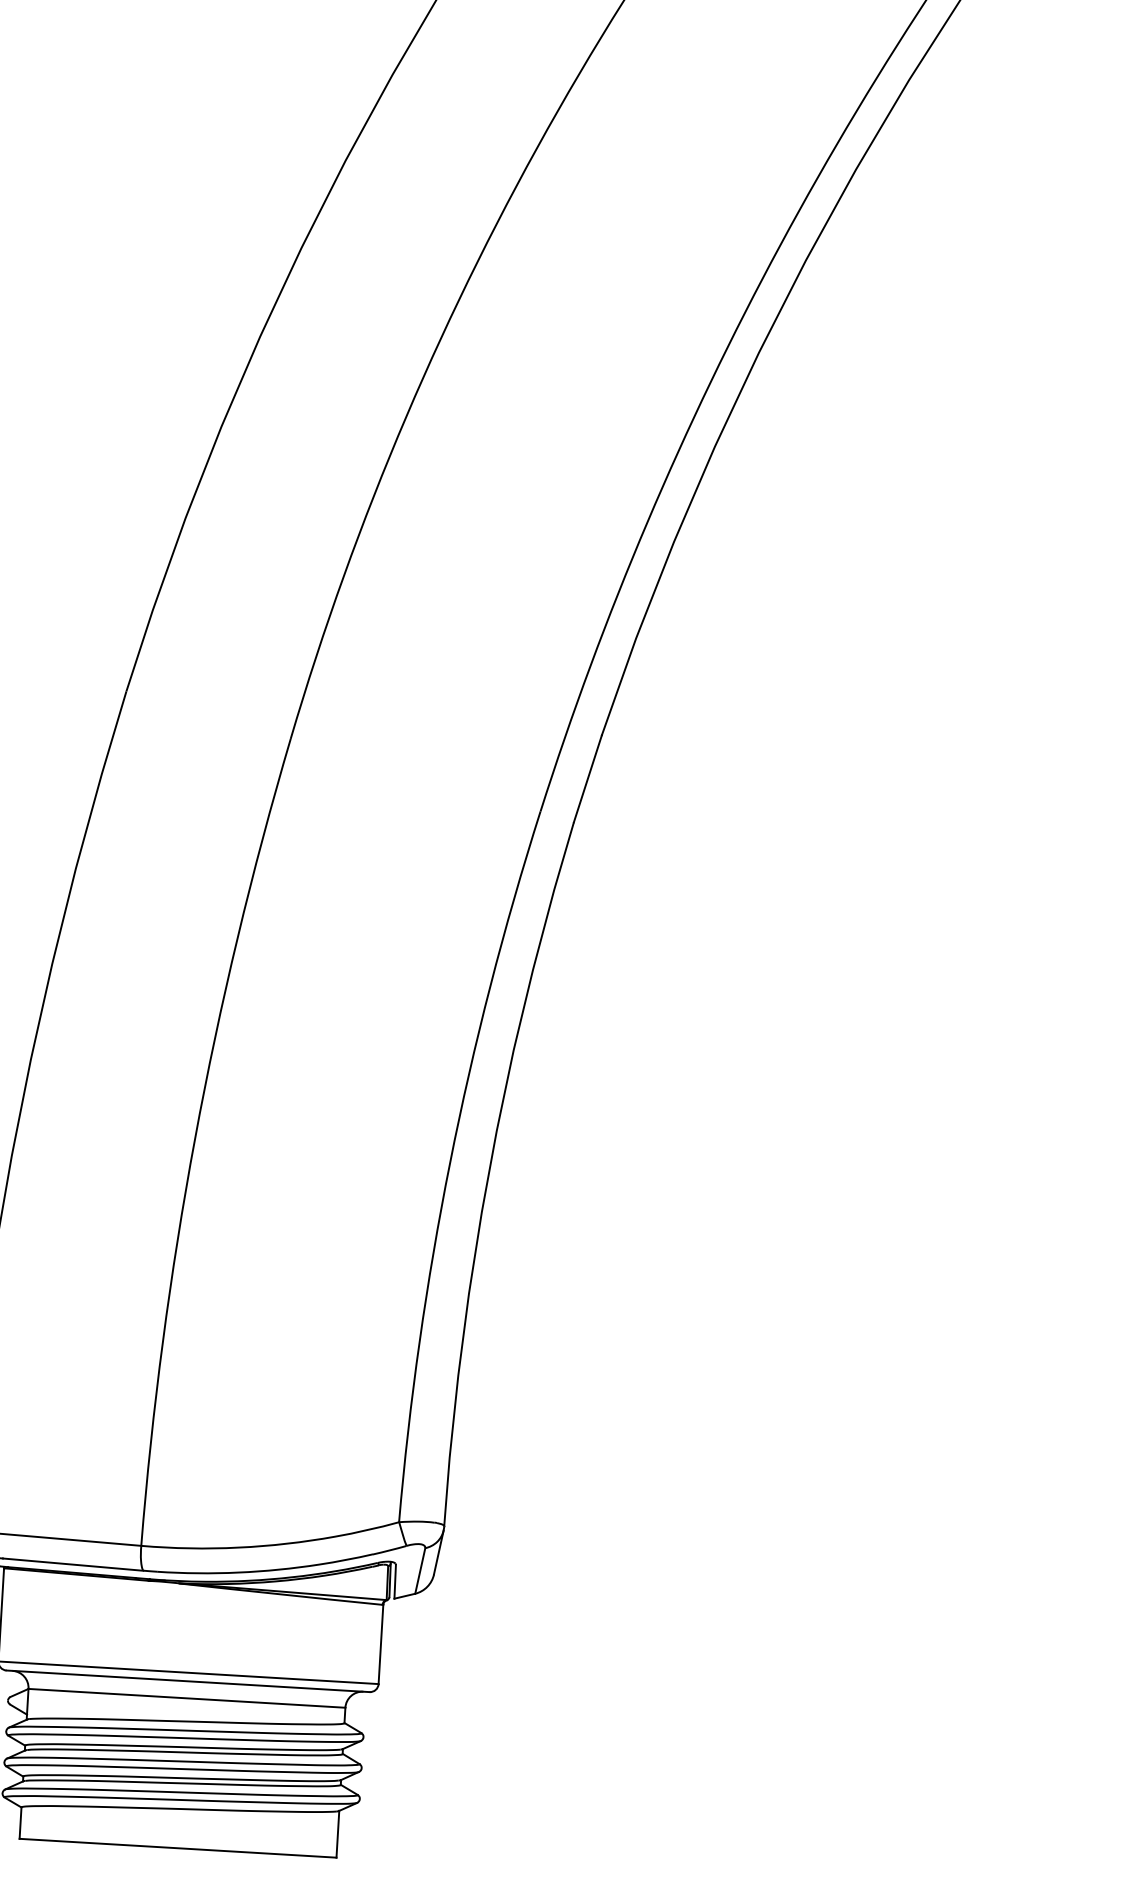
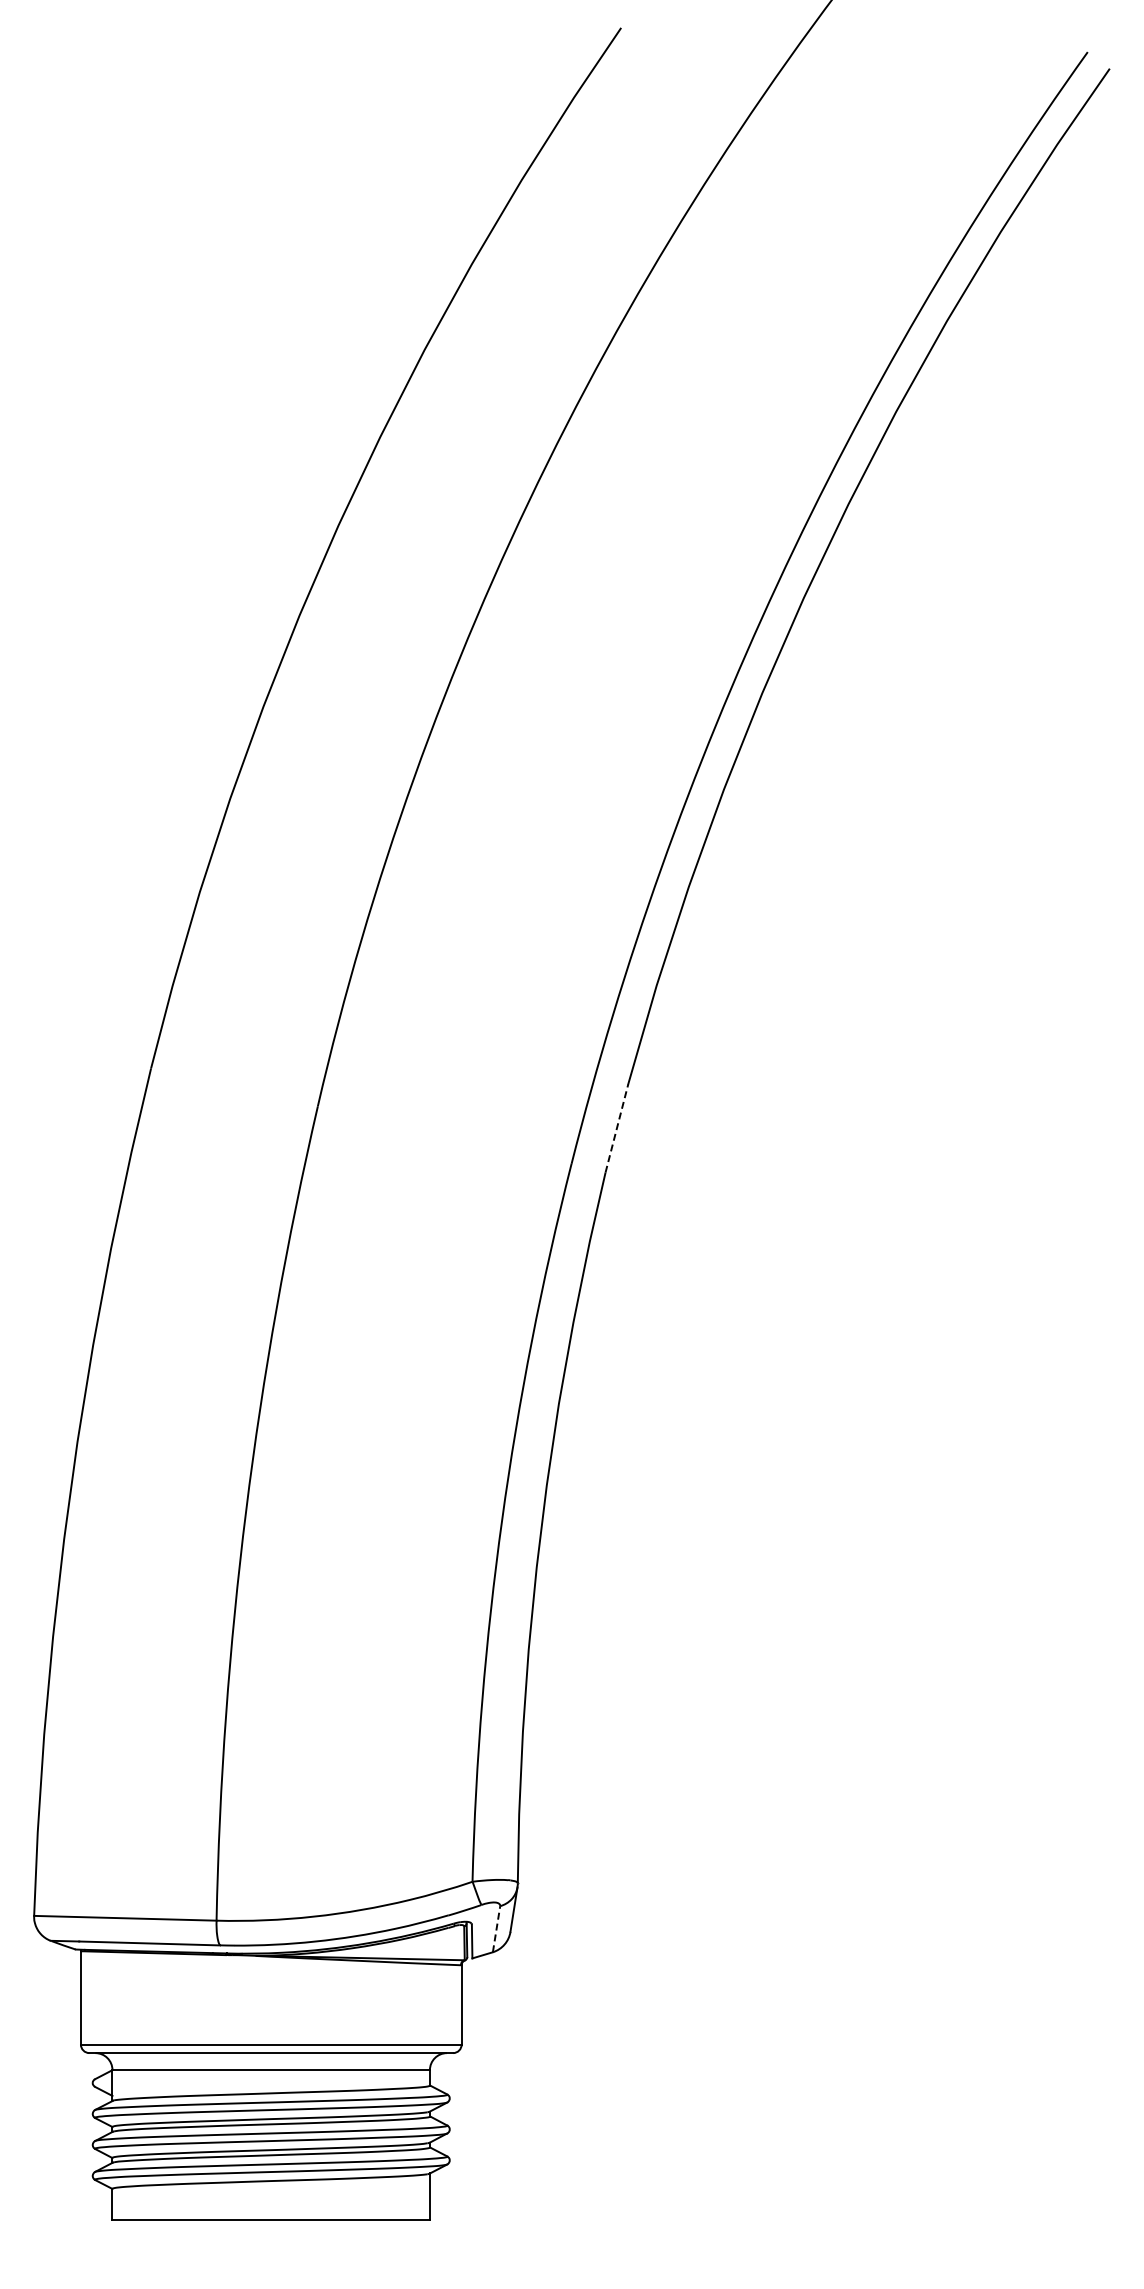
line: (587, 778) -> (616, 1128), solid -> dashed
line: (420, 1570) -> (496, 1928), solid -> dashed

